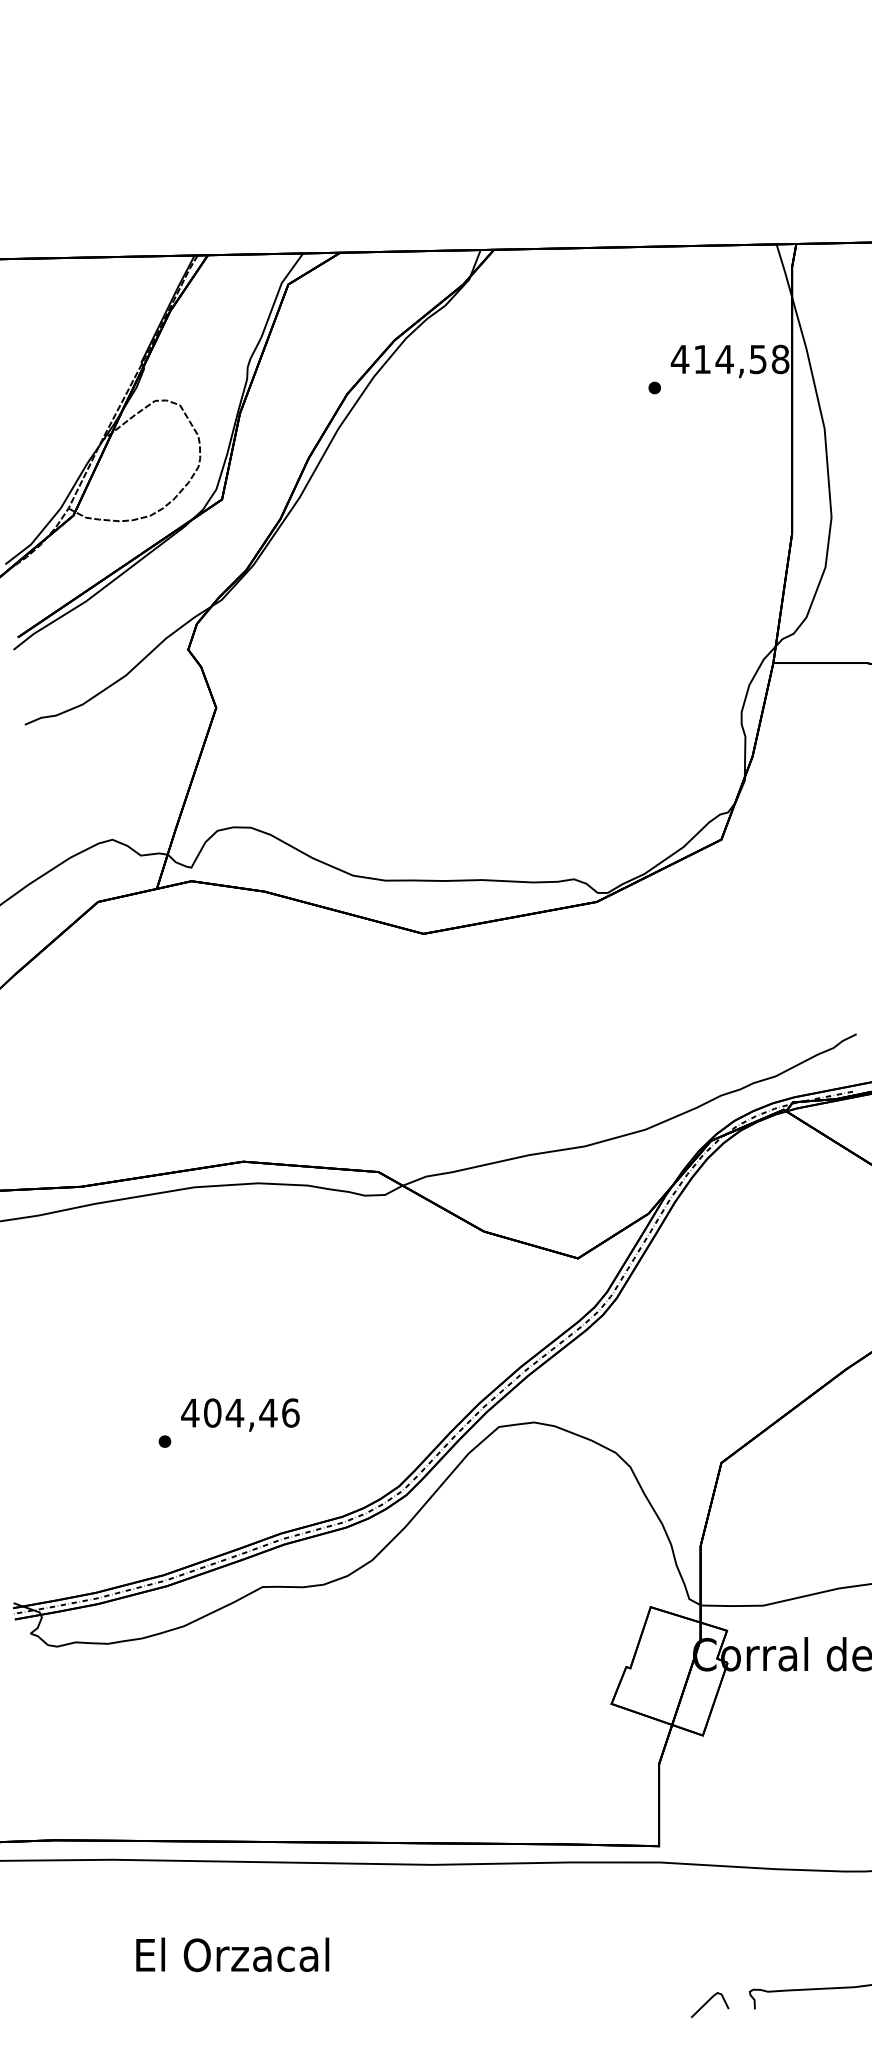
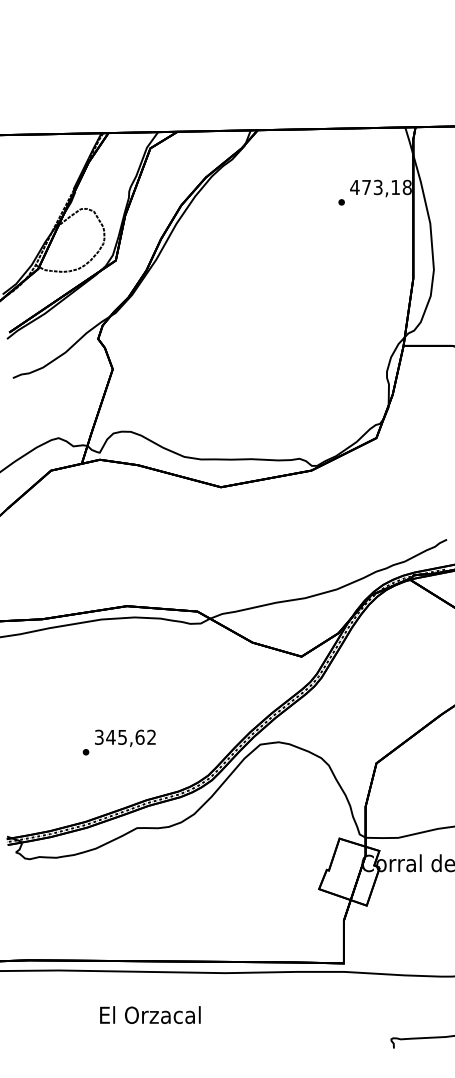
text: (729, 359) -> (380, 187), 414,58 -> 473,18
text: (240, 1411) -> (125, 736), 404,46 -> 345,62
text: (232, 1953) -> (150, 1014), moved
line: (708, 2003) -> (369, 1045), removed

